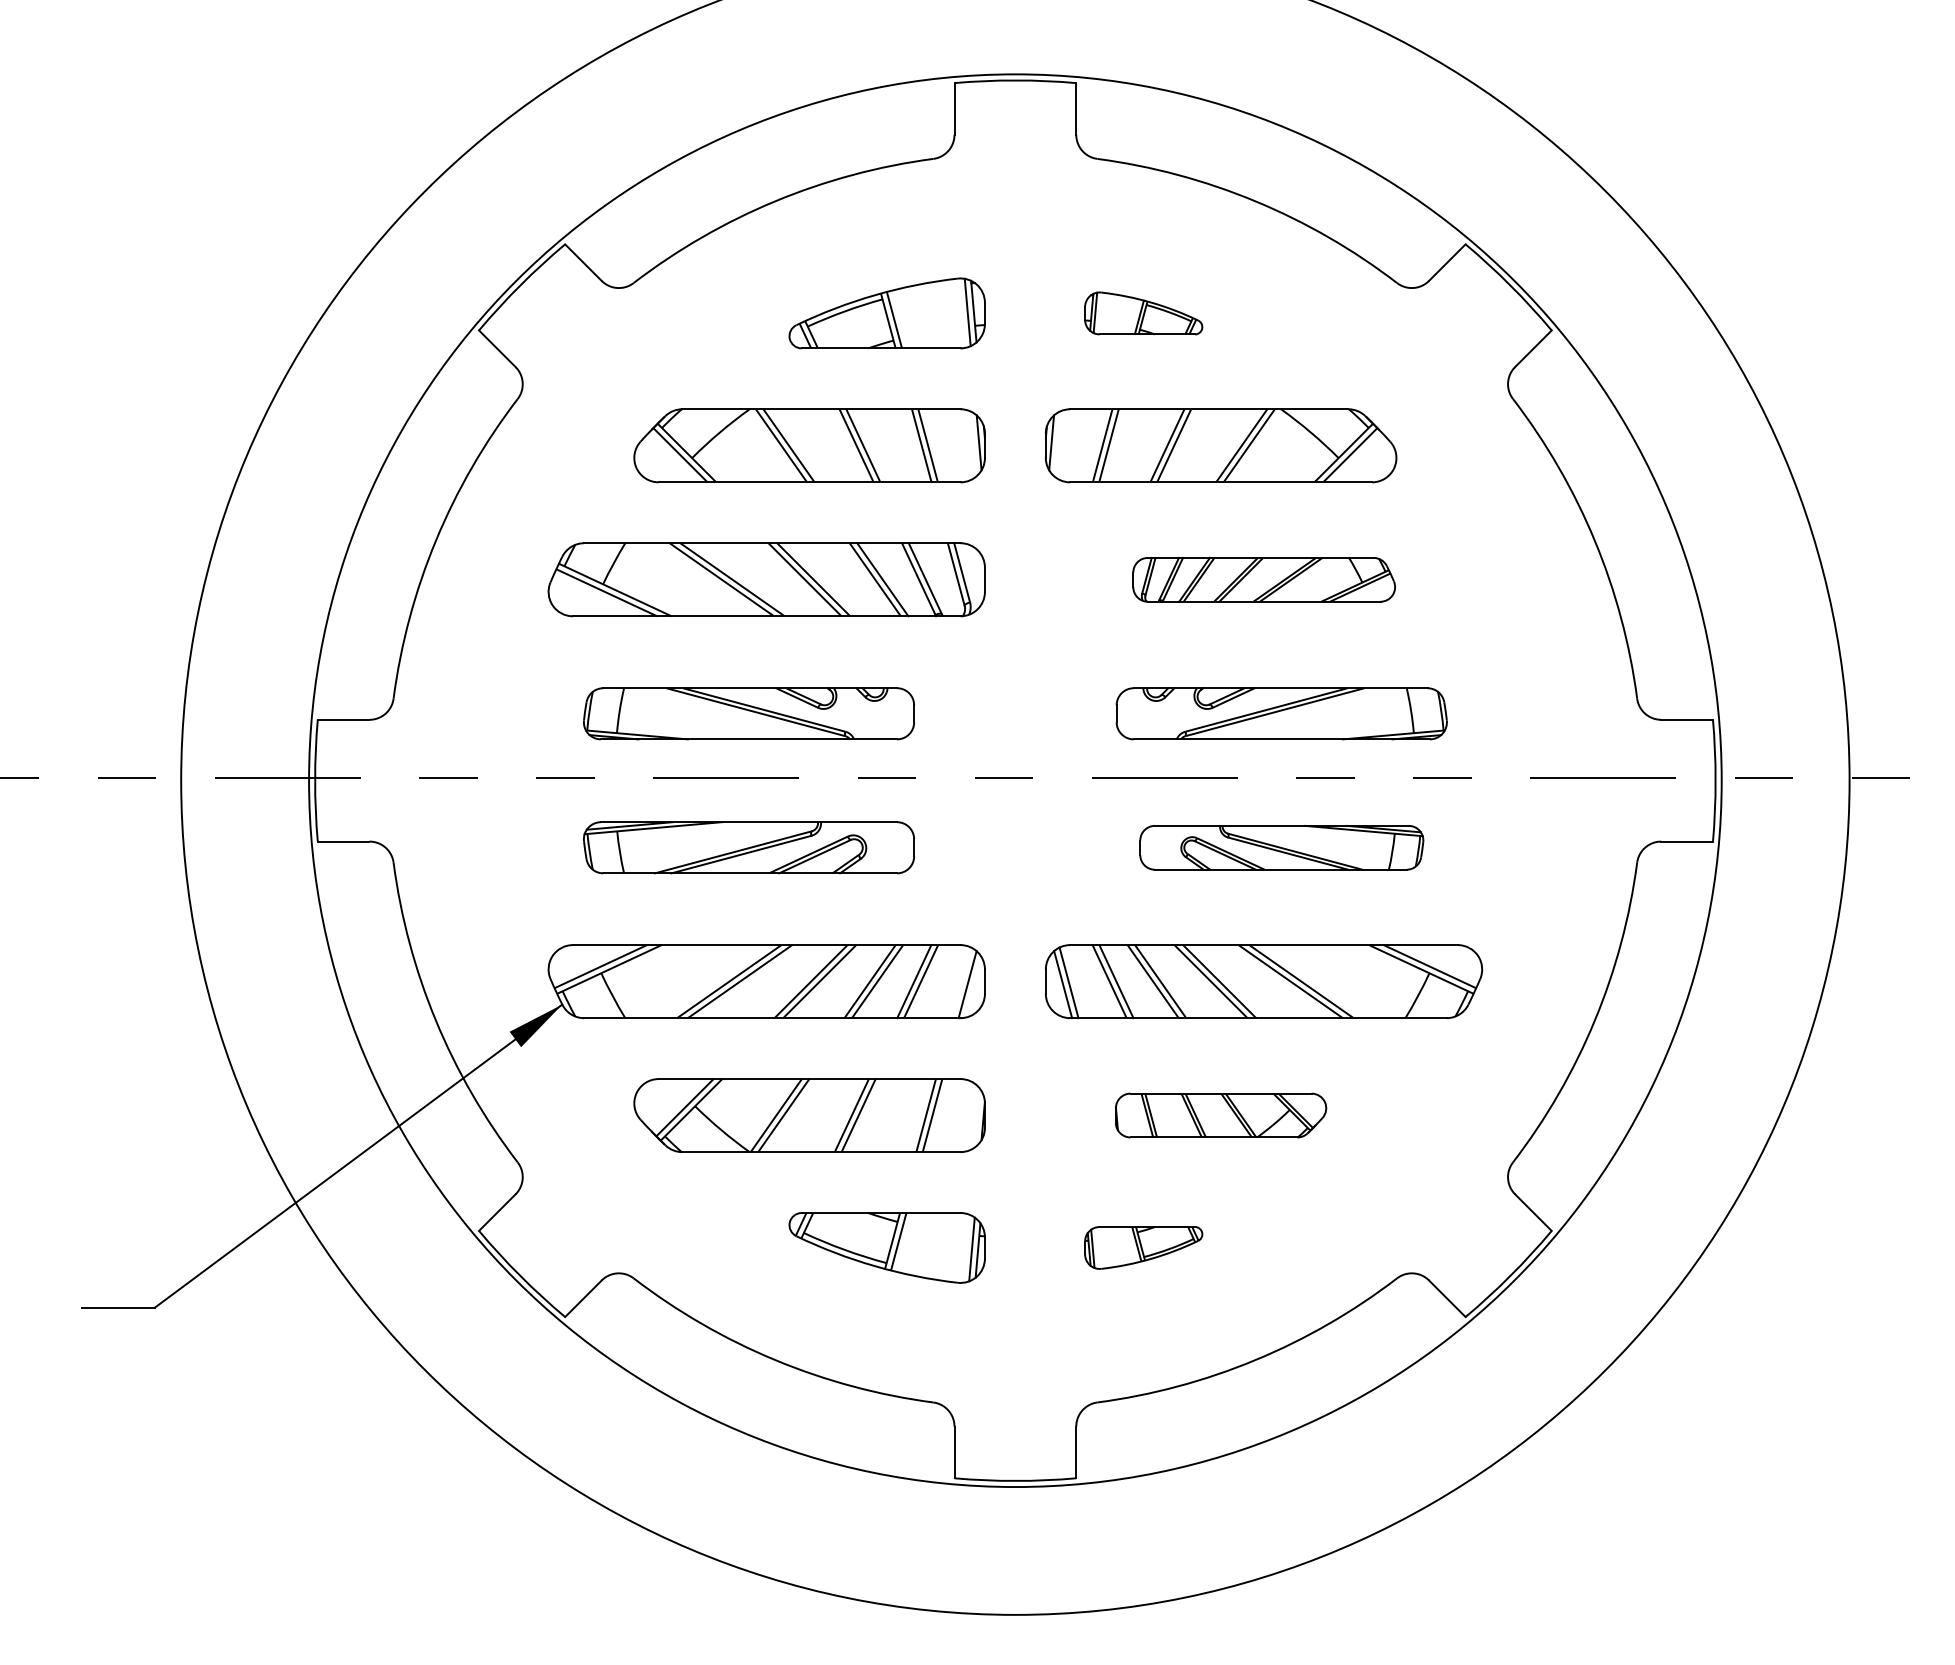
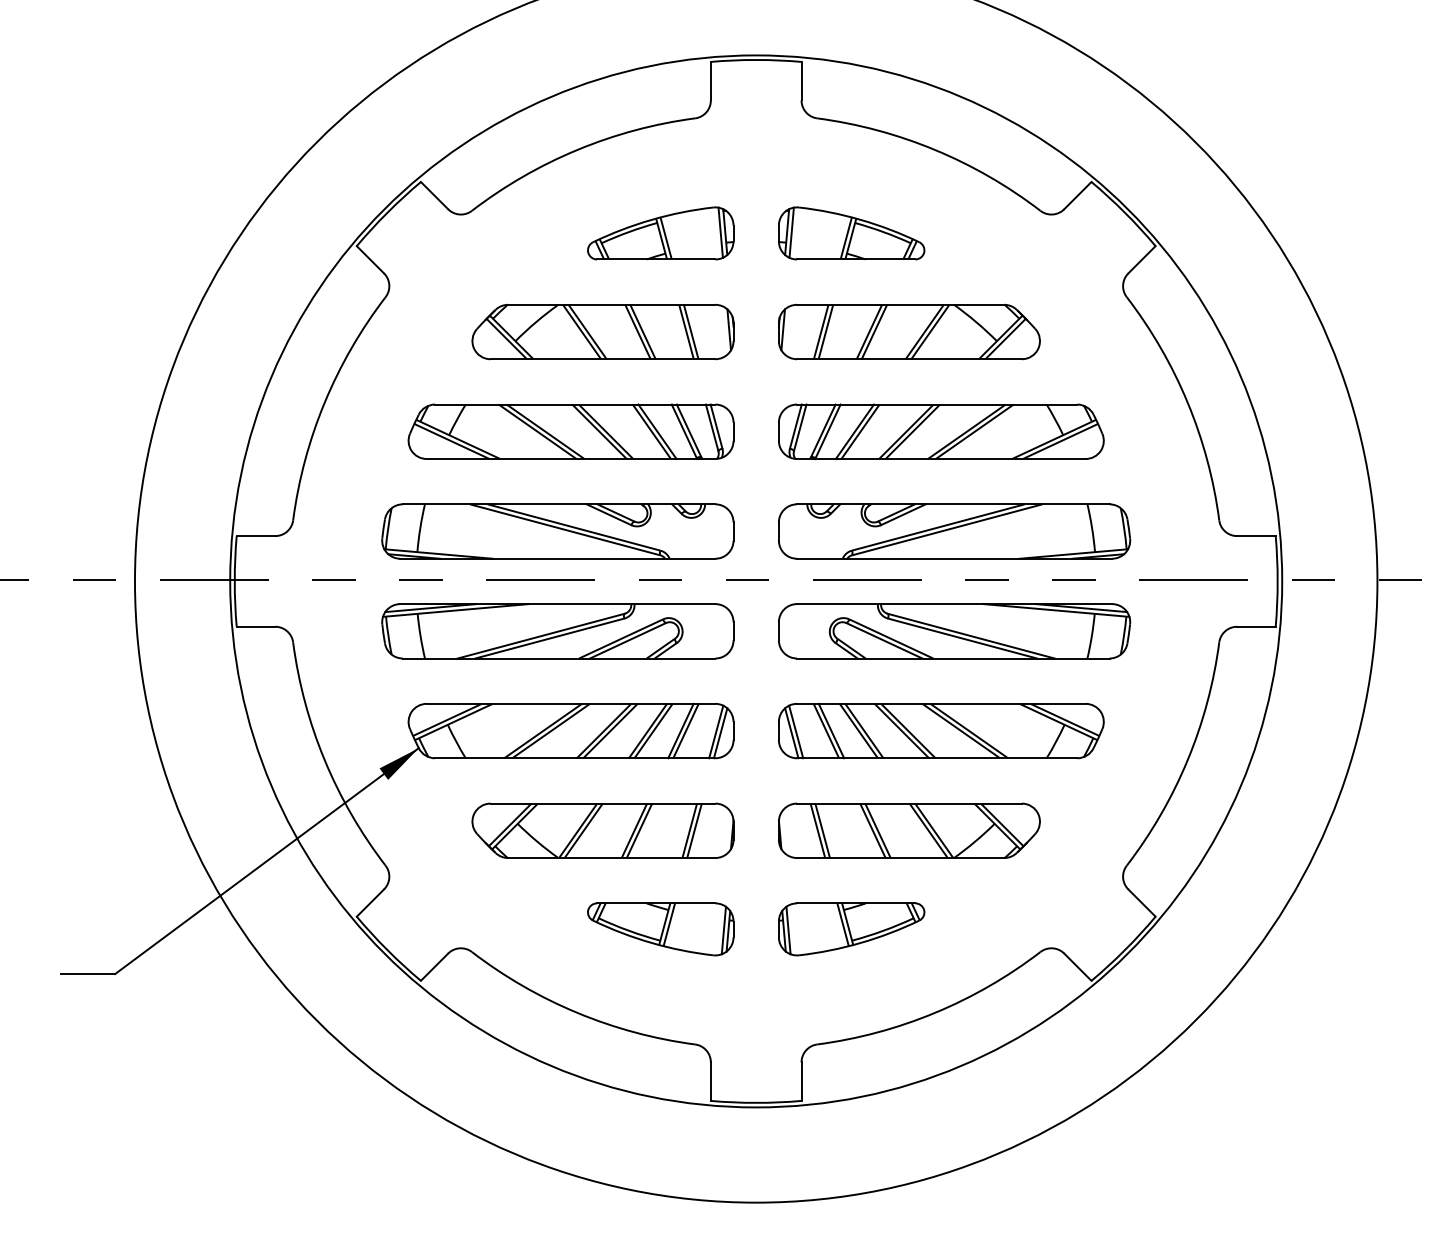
part: (1143, 313) -> (851, 233), size x1.67
part: (1264, 579) -> (941, 431), size x1.67
part: (748, 713) -> (557, 531), size x1.43
part: (1281, 713) -> (954, 531), size x1.43
part: (748, 847) -> (557, 631), size x1.43
part: (1281, 847) -> (954, 631), size x1.67
line: (961, 982) -> (716, 731), added
part: (1220, 1115) -> (908, 830), size x1.67
part: (1143, 1247) -> (851, 929), size x1.67

